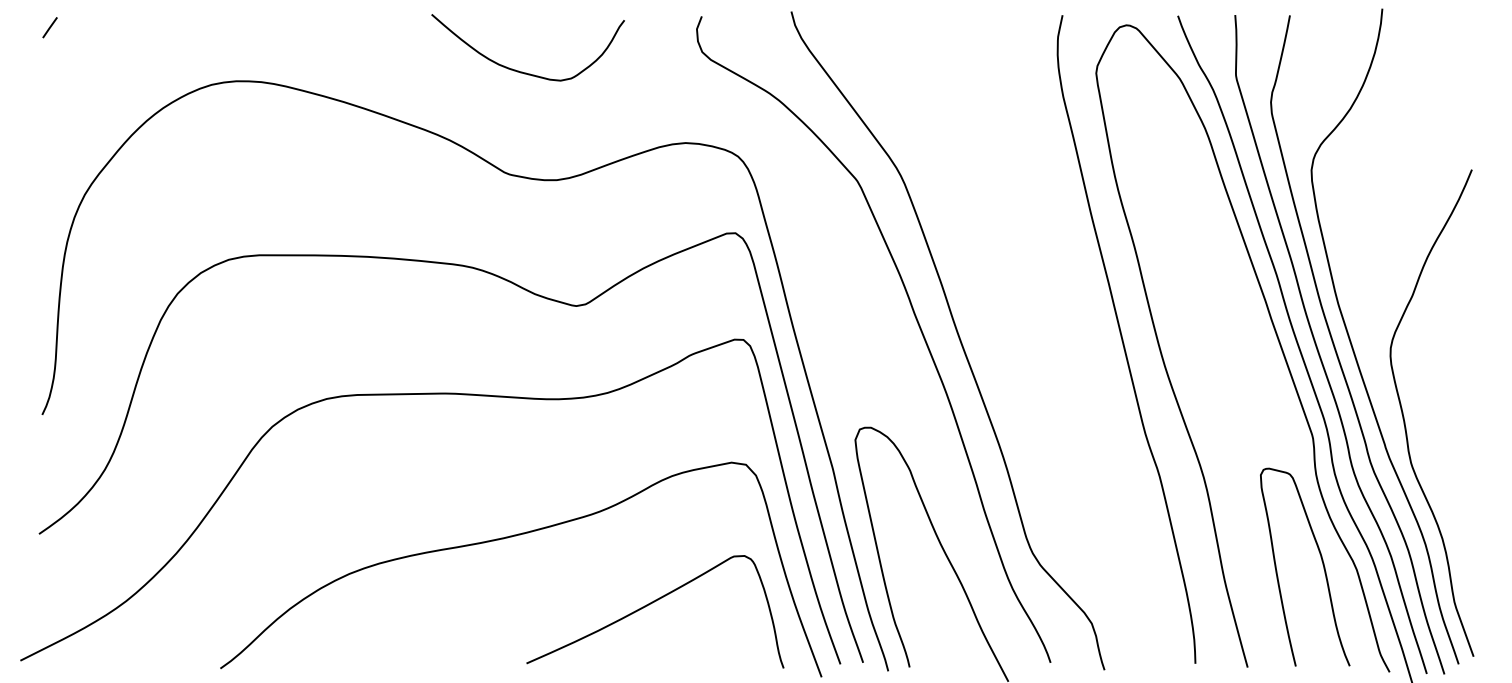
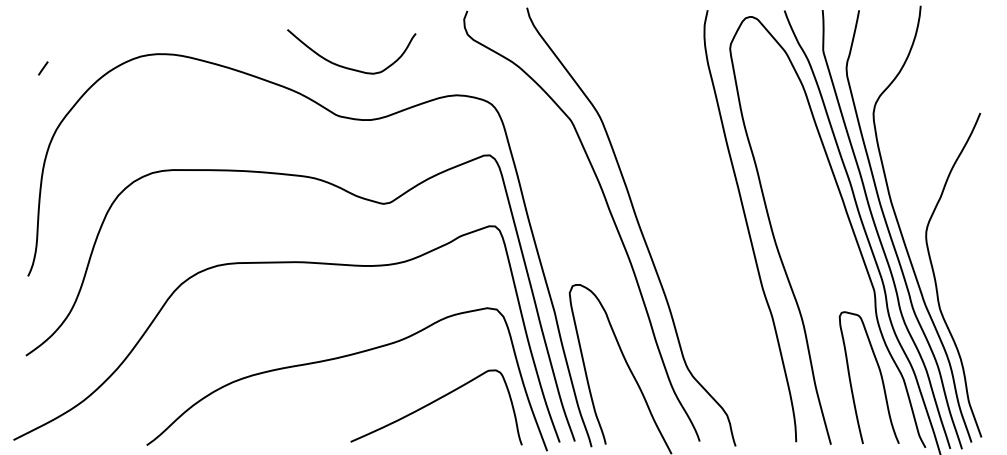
line: (50, 27) -> (43, 68), moved
curve: (518, 69) -> (345, 66), moved

